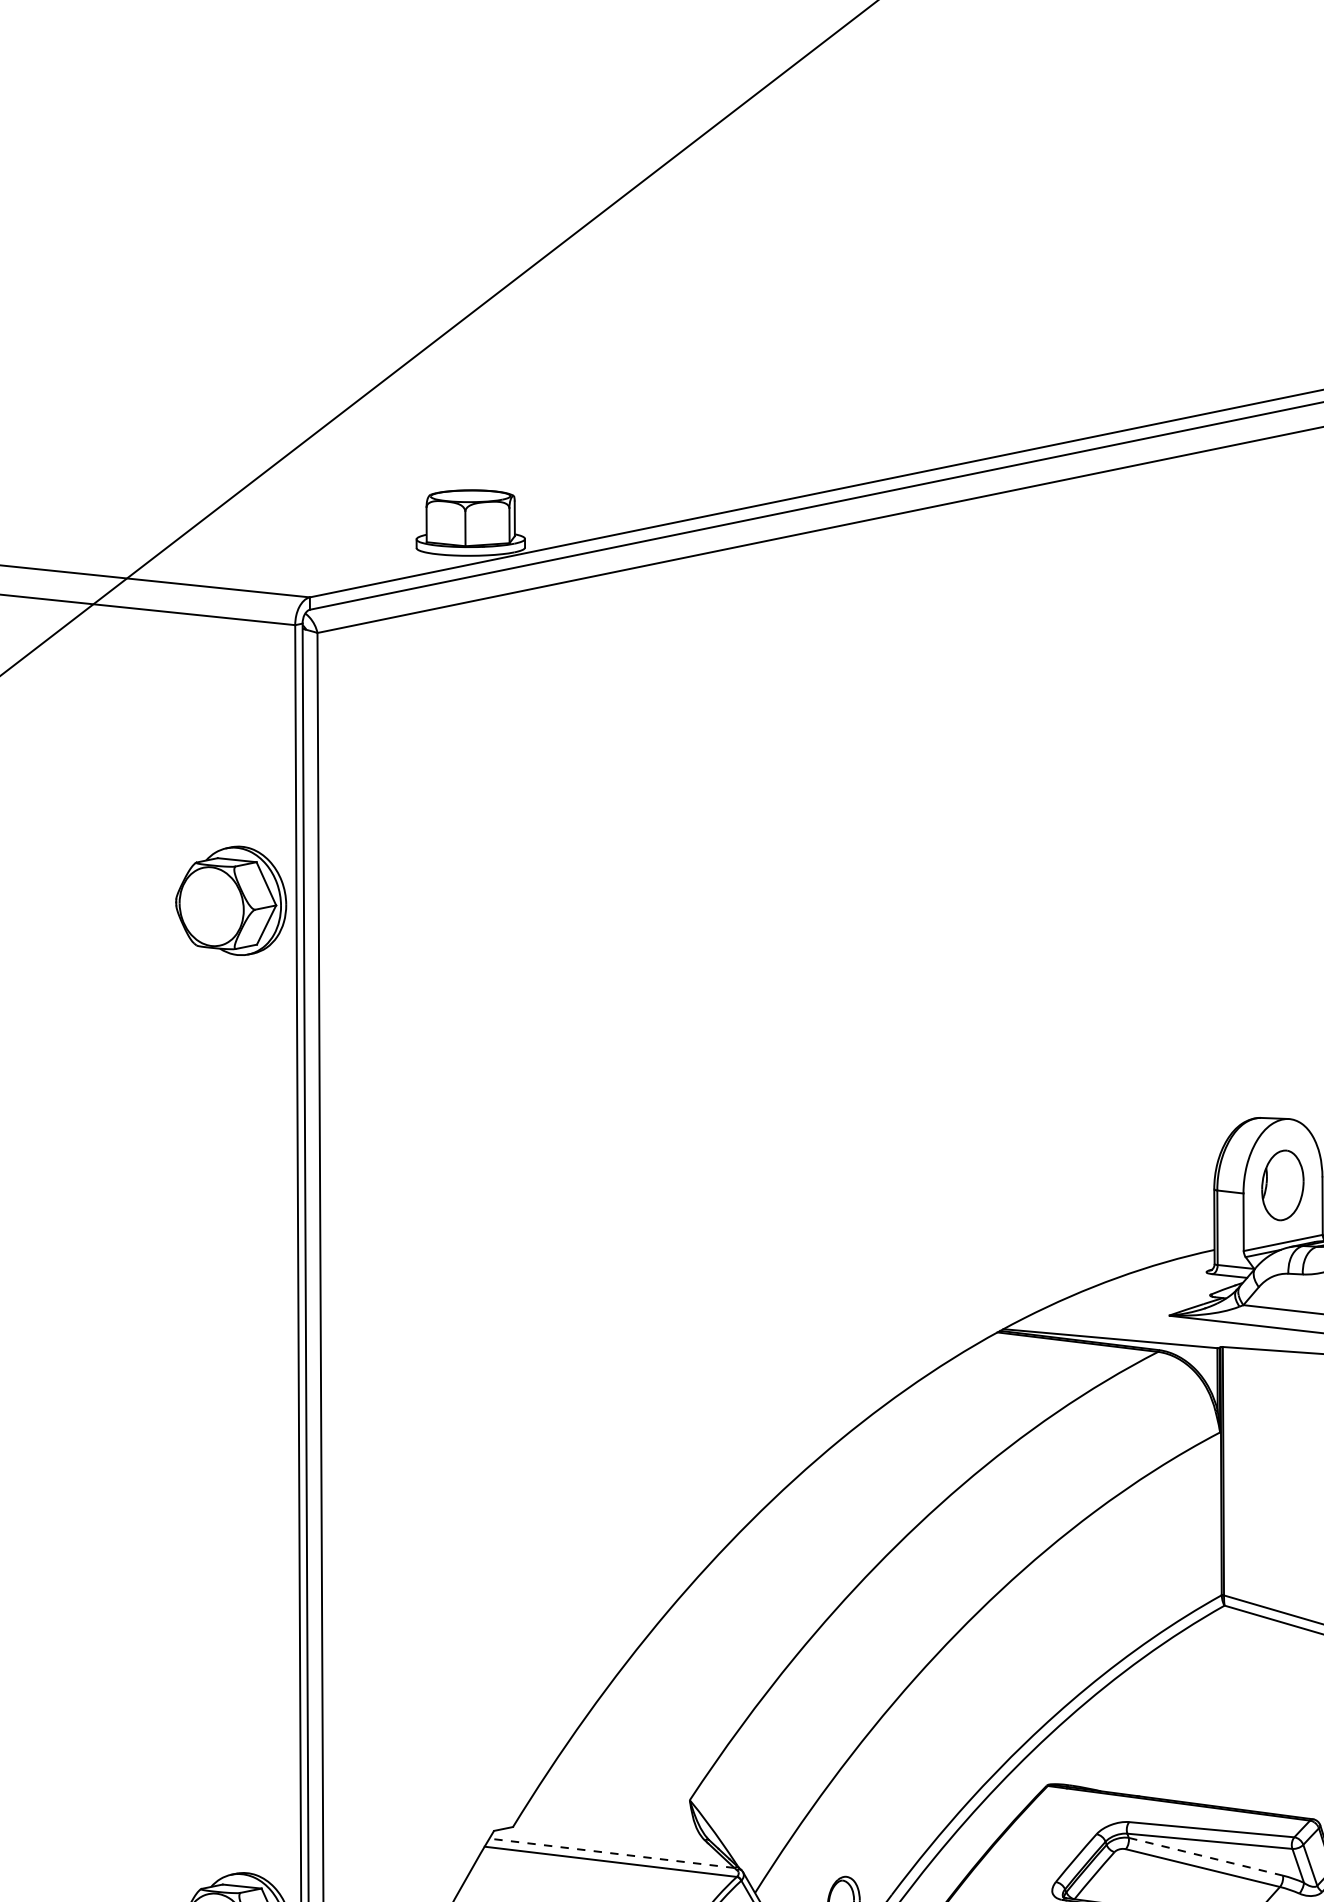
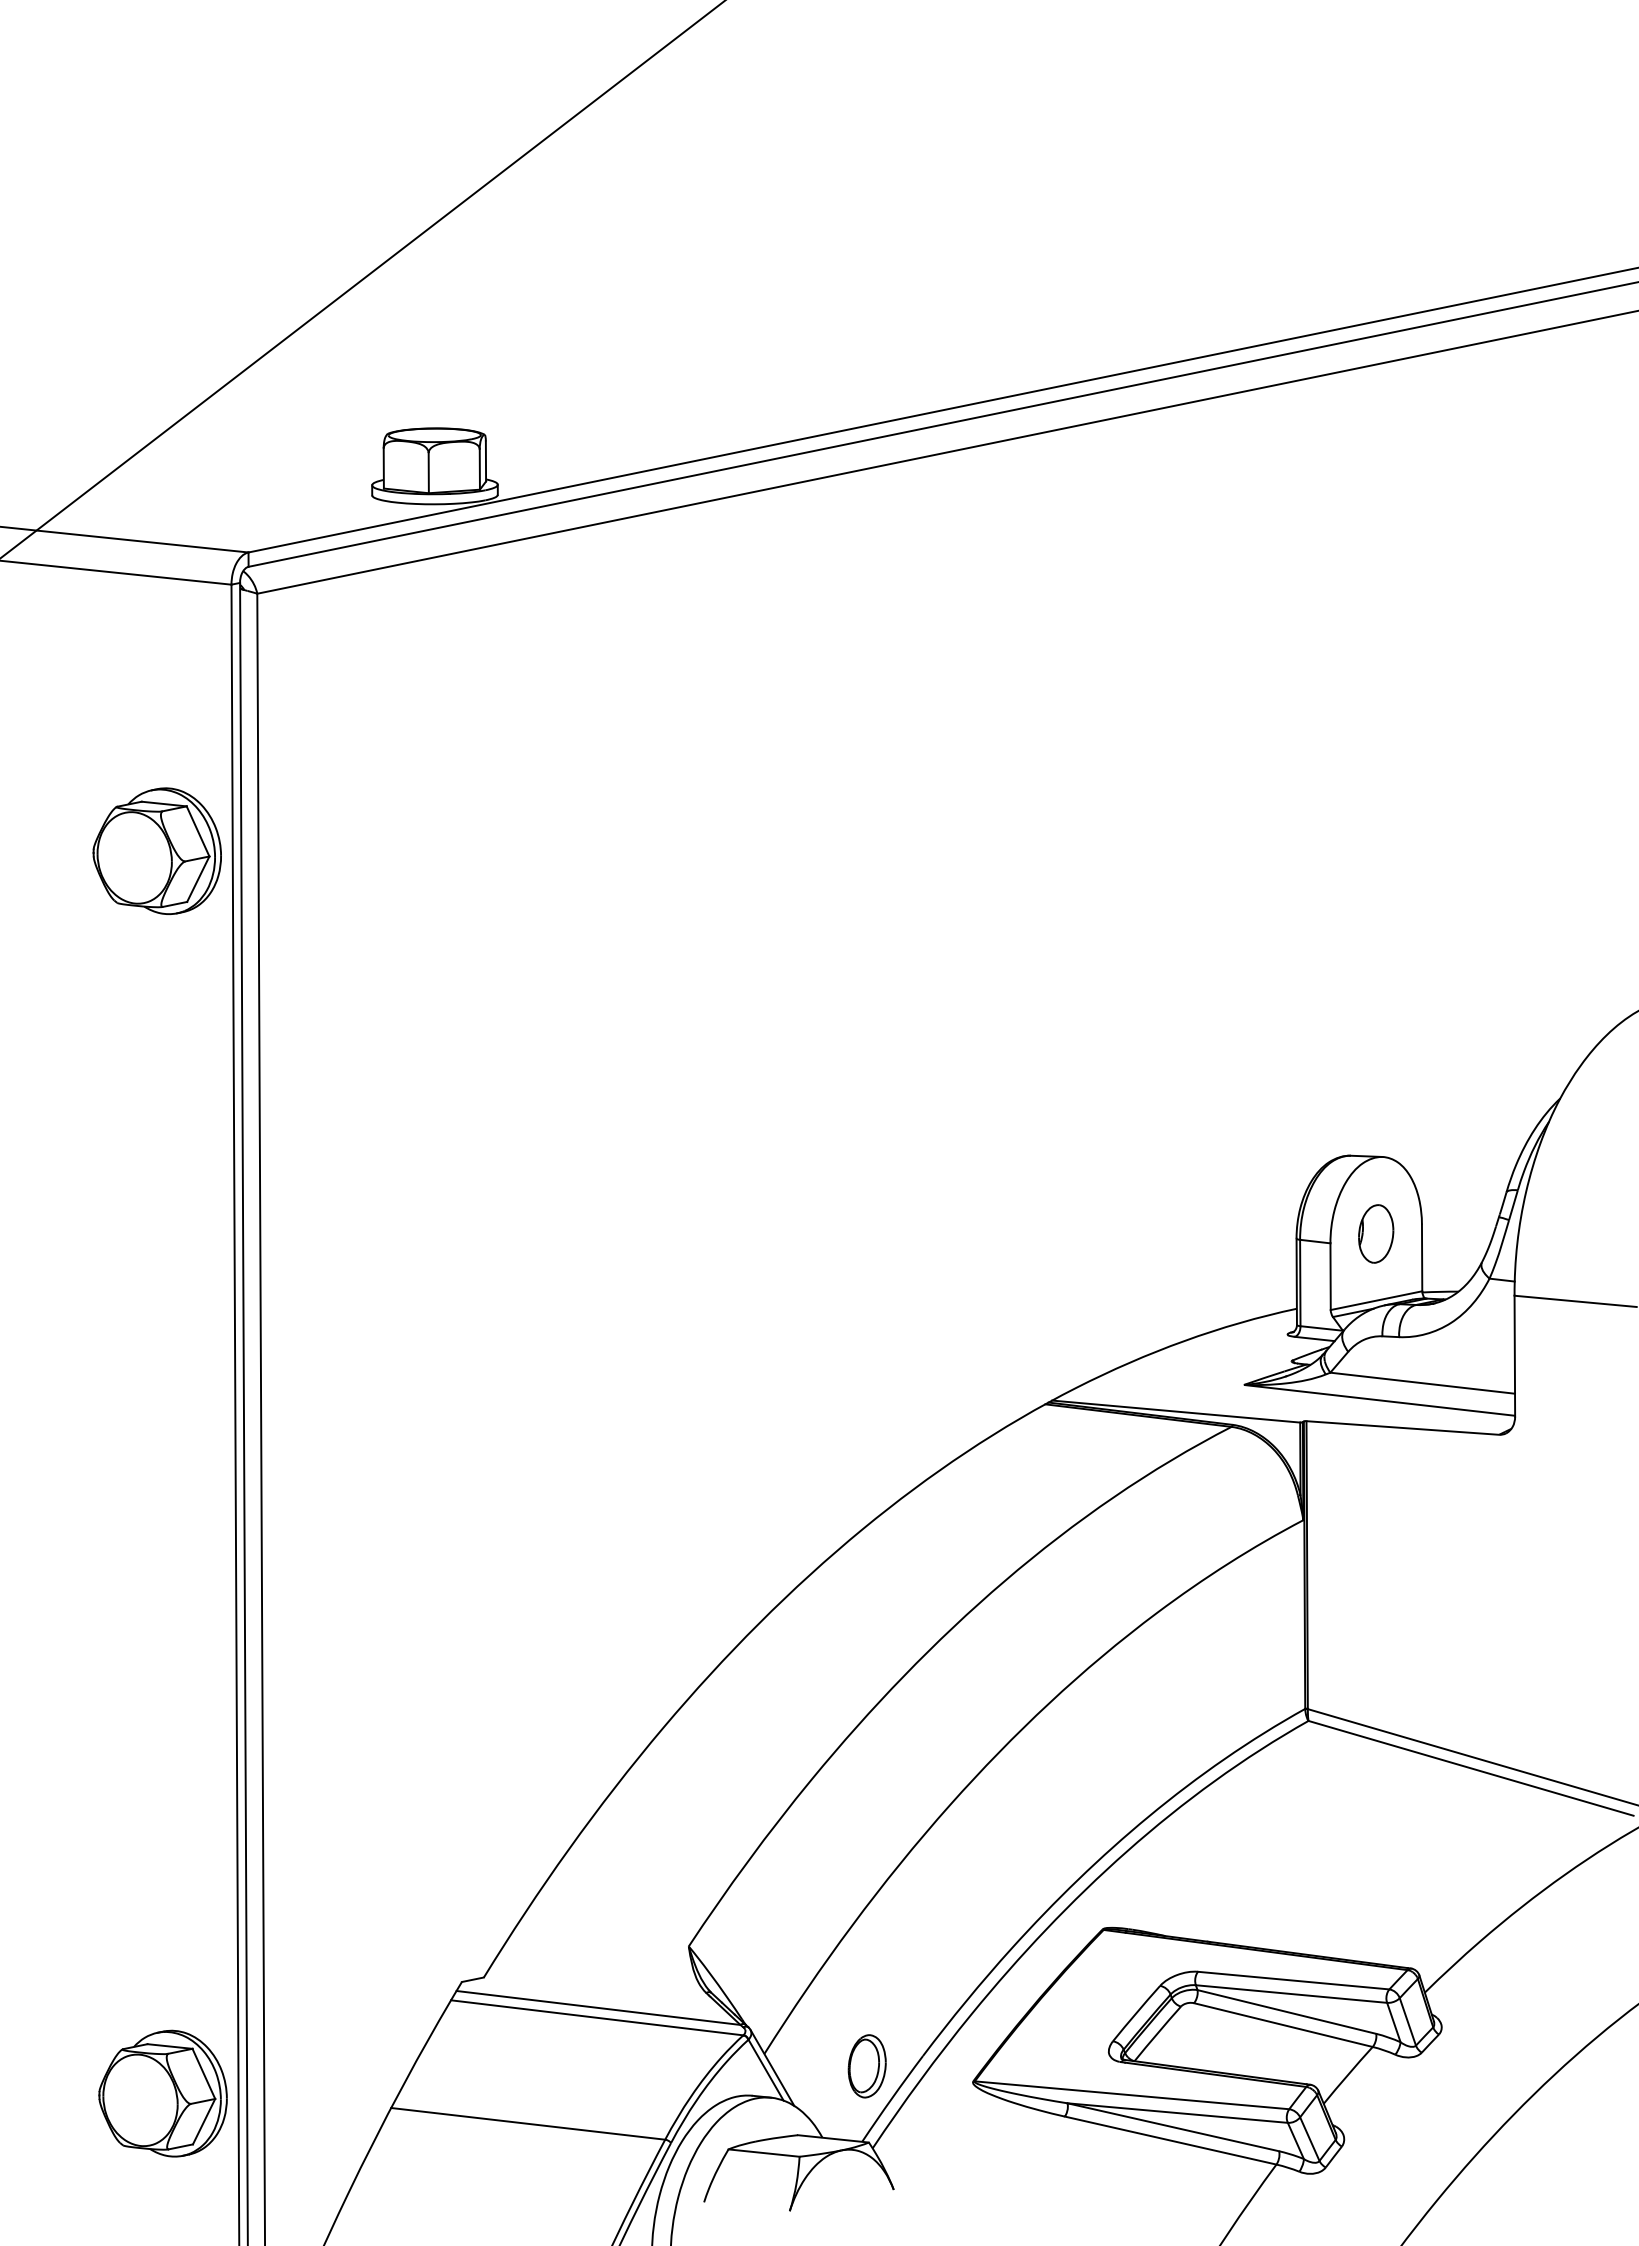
part: (230, 900) -> (156, 850), moved
part: (1283, 1185) -> (1376, 1233), size x0.71
line: (611, 1852) -> (598, 2007), dashed -> solid
line: (1205, 1856) -> (1286, 2011), dashed -> solid

